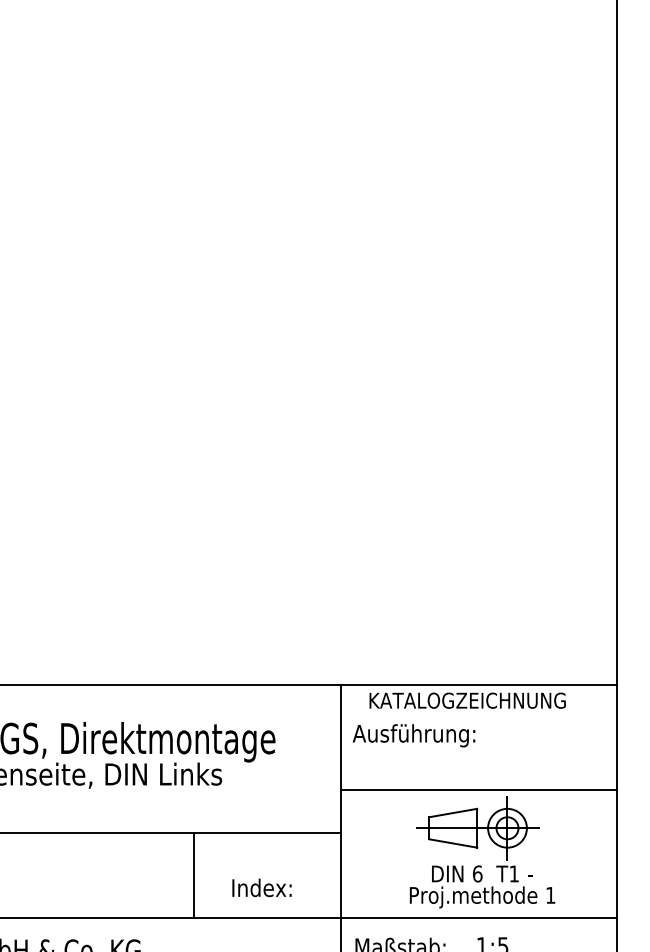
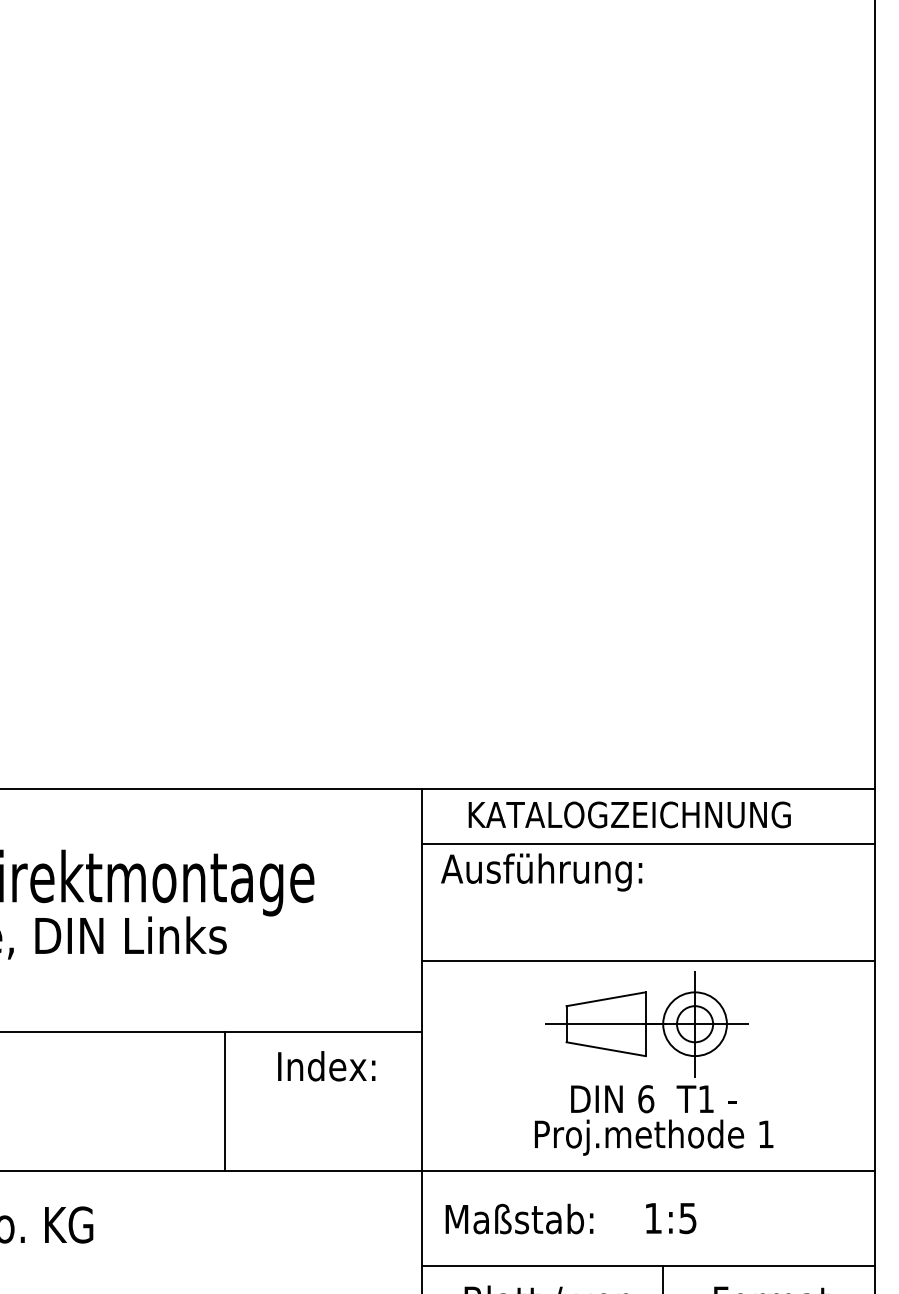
line: (478, 718) -> (647, 844), added
line: (193, 874) -> (224, 1100), moved
text: (261, 887) -> (325, 1065), moved

